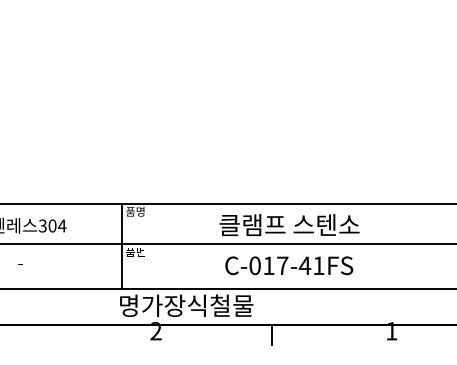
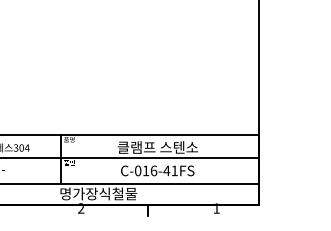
text: (281, 265) -> (153, 170), C-017-41FS -> C-016-41FS

